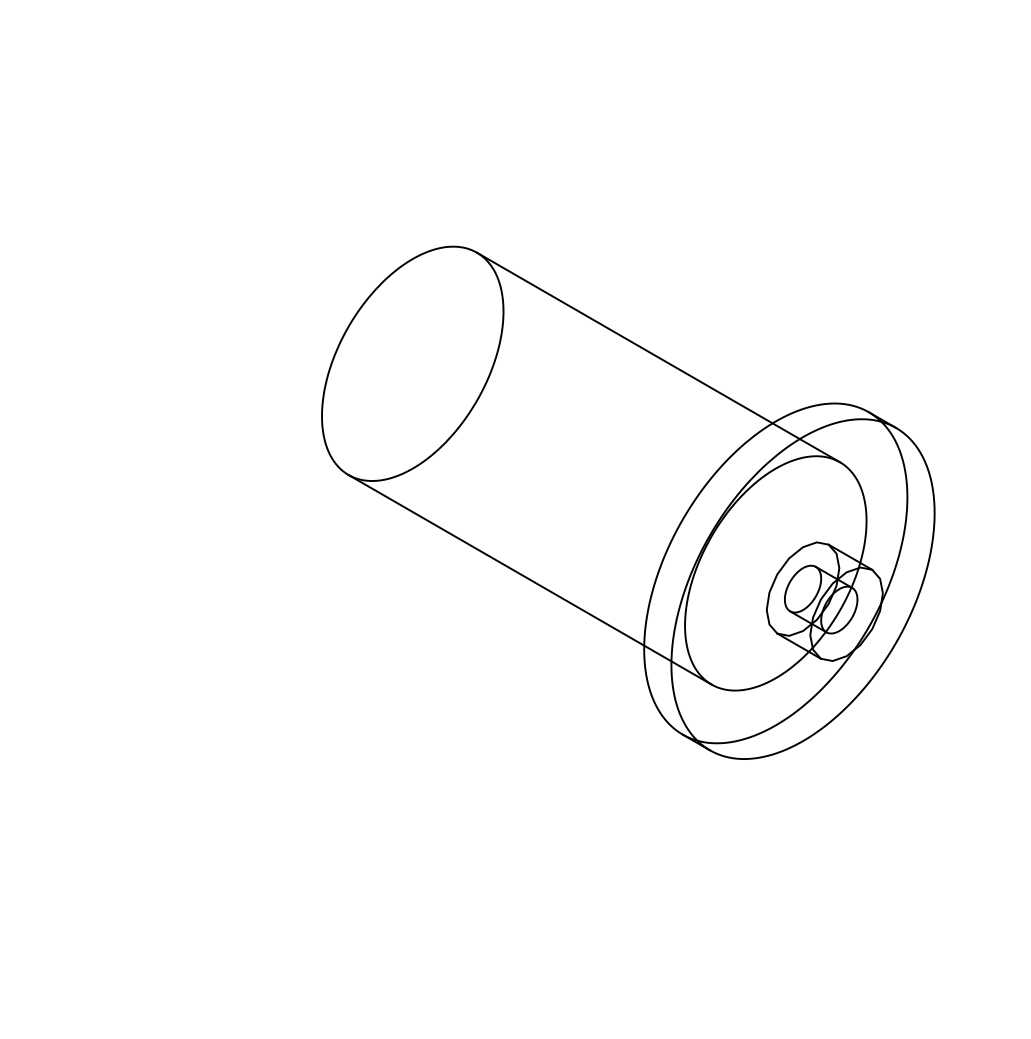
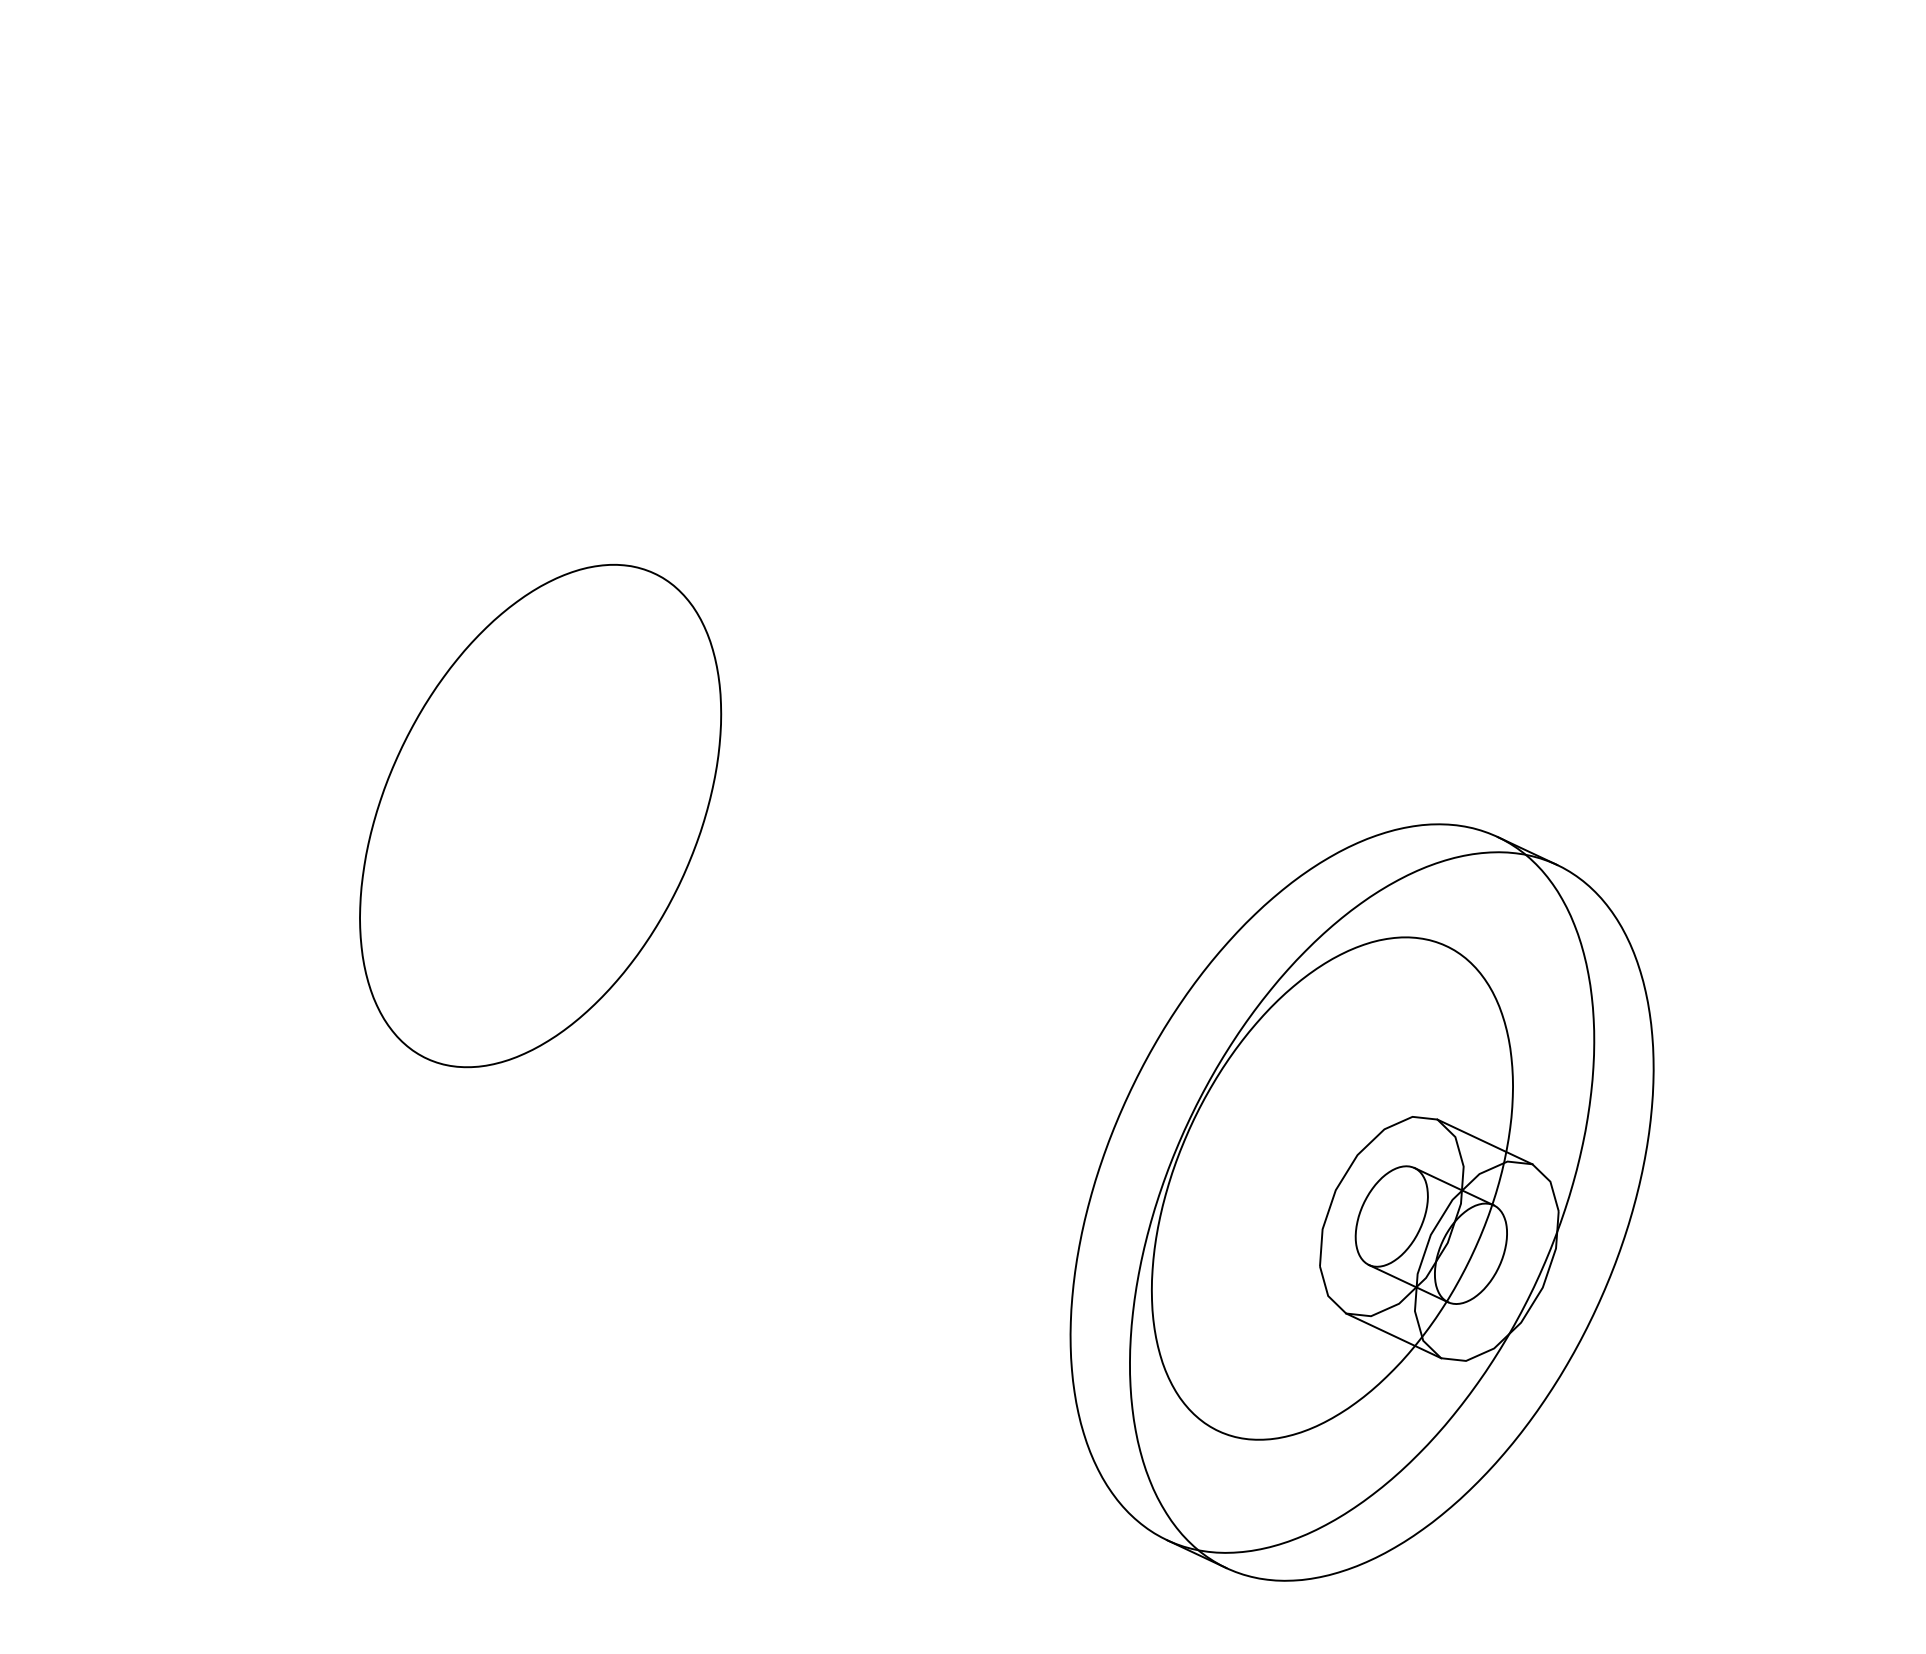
line: (657, 357) -> (1048, 760), removed
line: (529, 579) -> (821, 1244), removed

